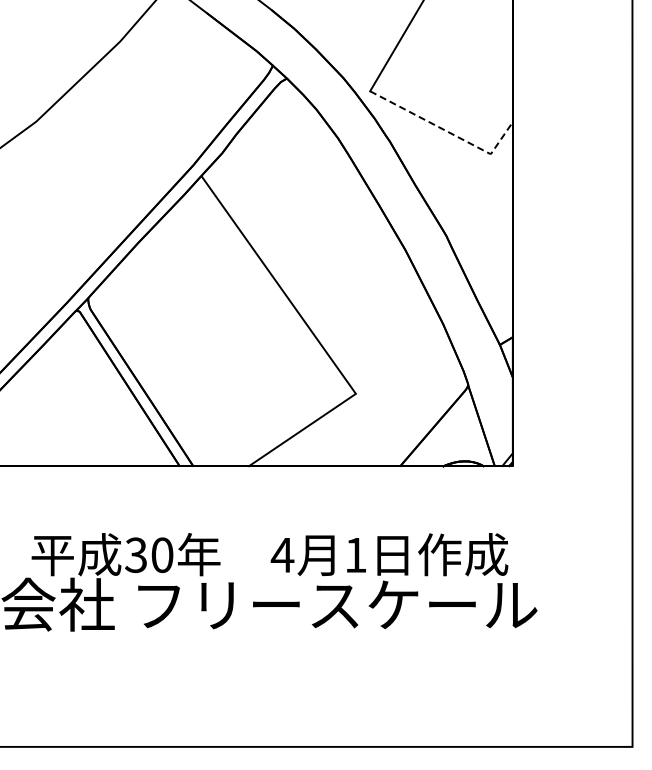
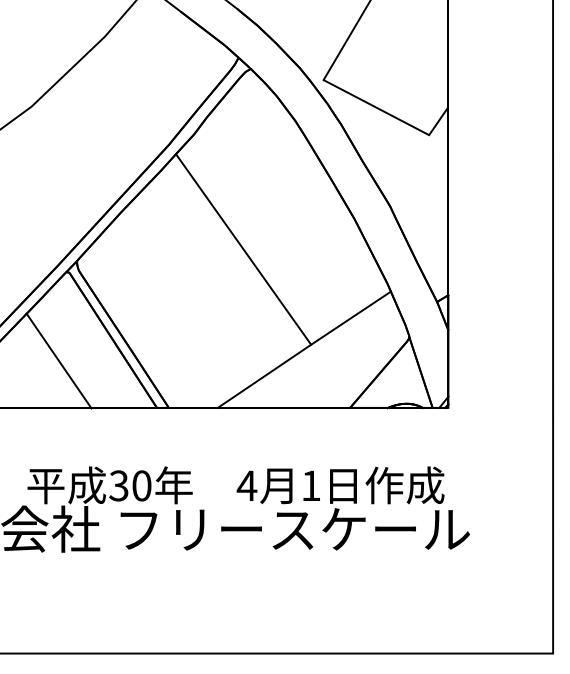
line: (448, 132) -> (392, 116), dashed -> solid
line: (401, 363) -> (351, 318), added
line: (67, 412) -> (58, 361), added

